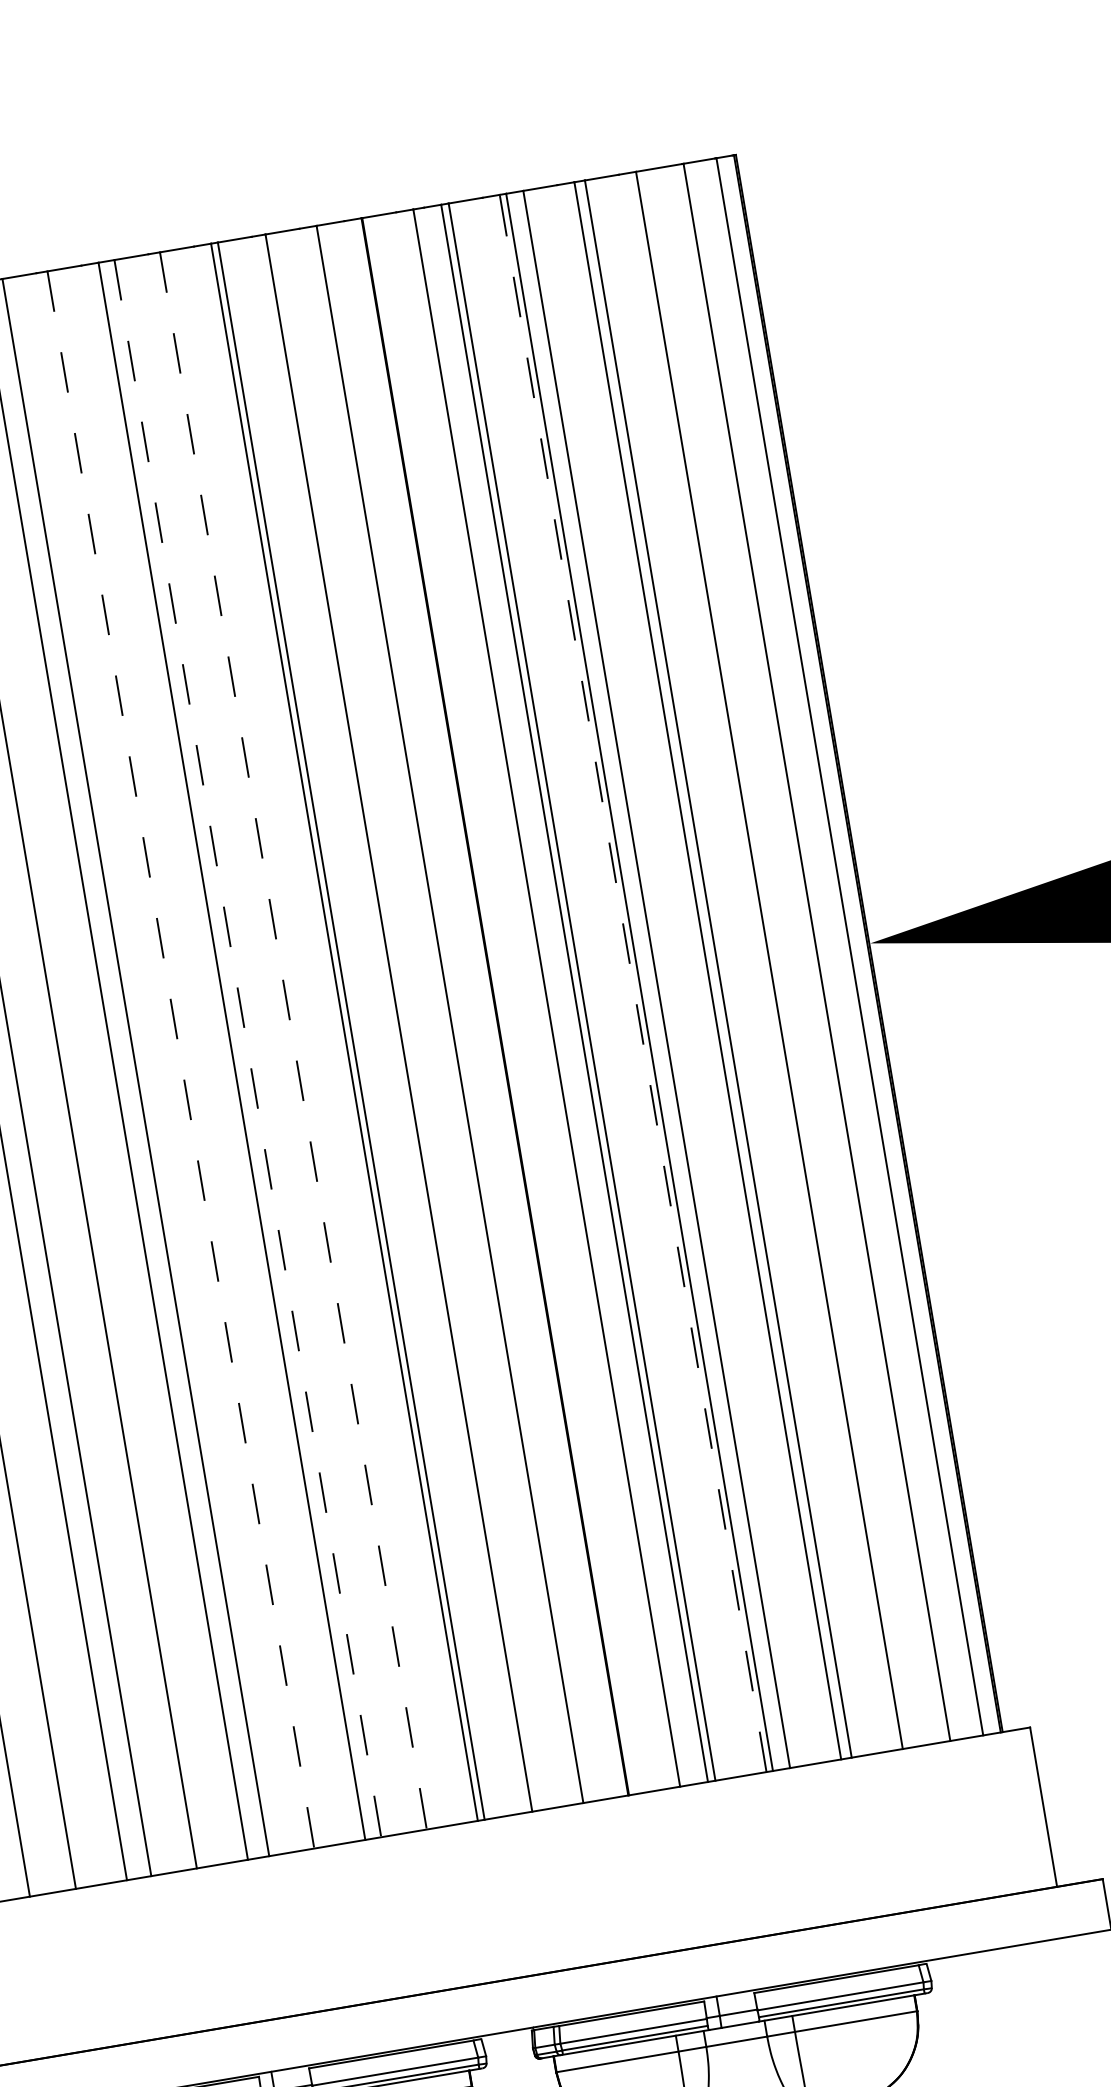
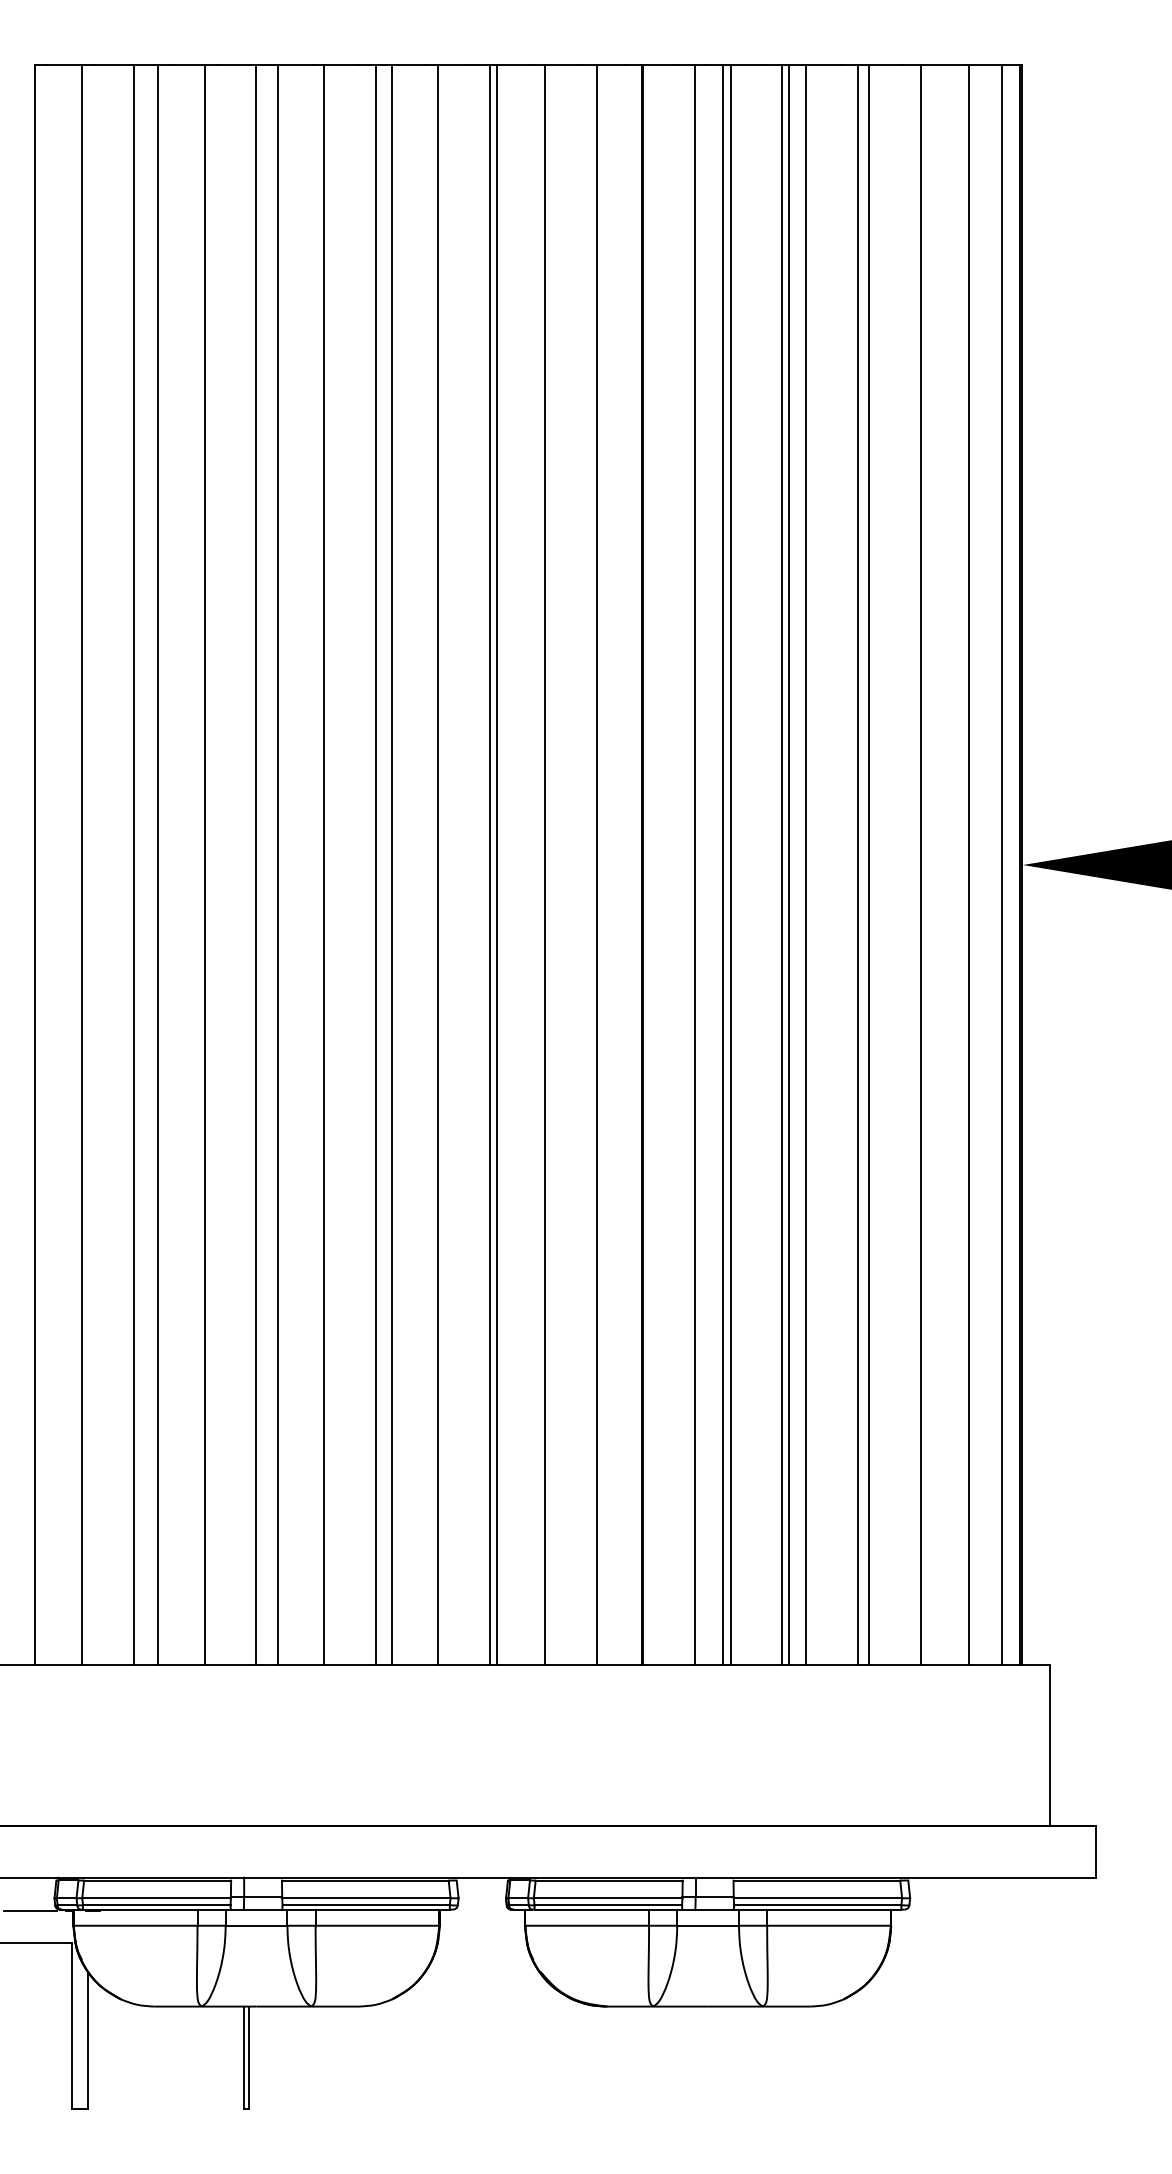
line: (633, 983) -> (782, 865), dashed -> solid
line: (293, 1041) -> (437, 865), dashed -> solid
line: (247, 1049) -> (391, 865), dashed -> solid
line: (180, 1060) -> (323, 865), dashed -> solid

